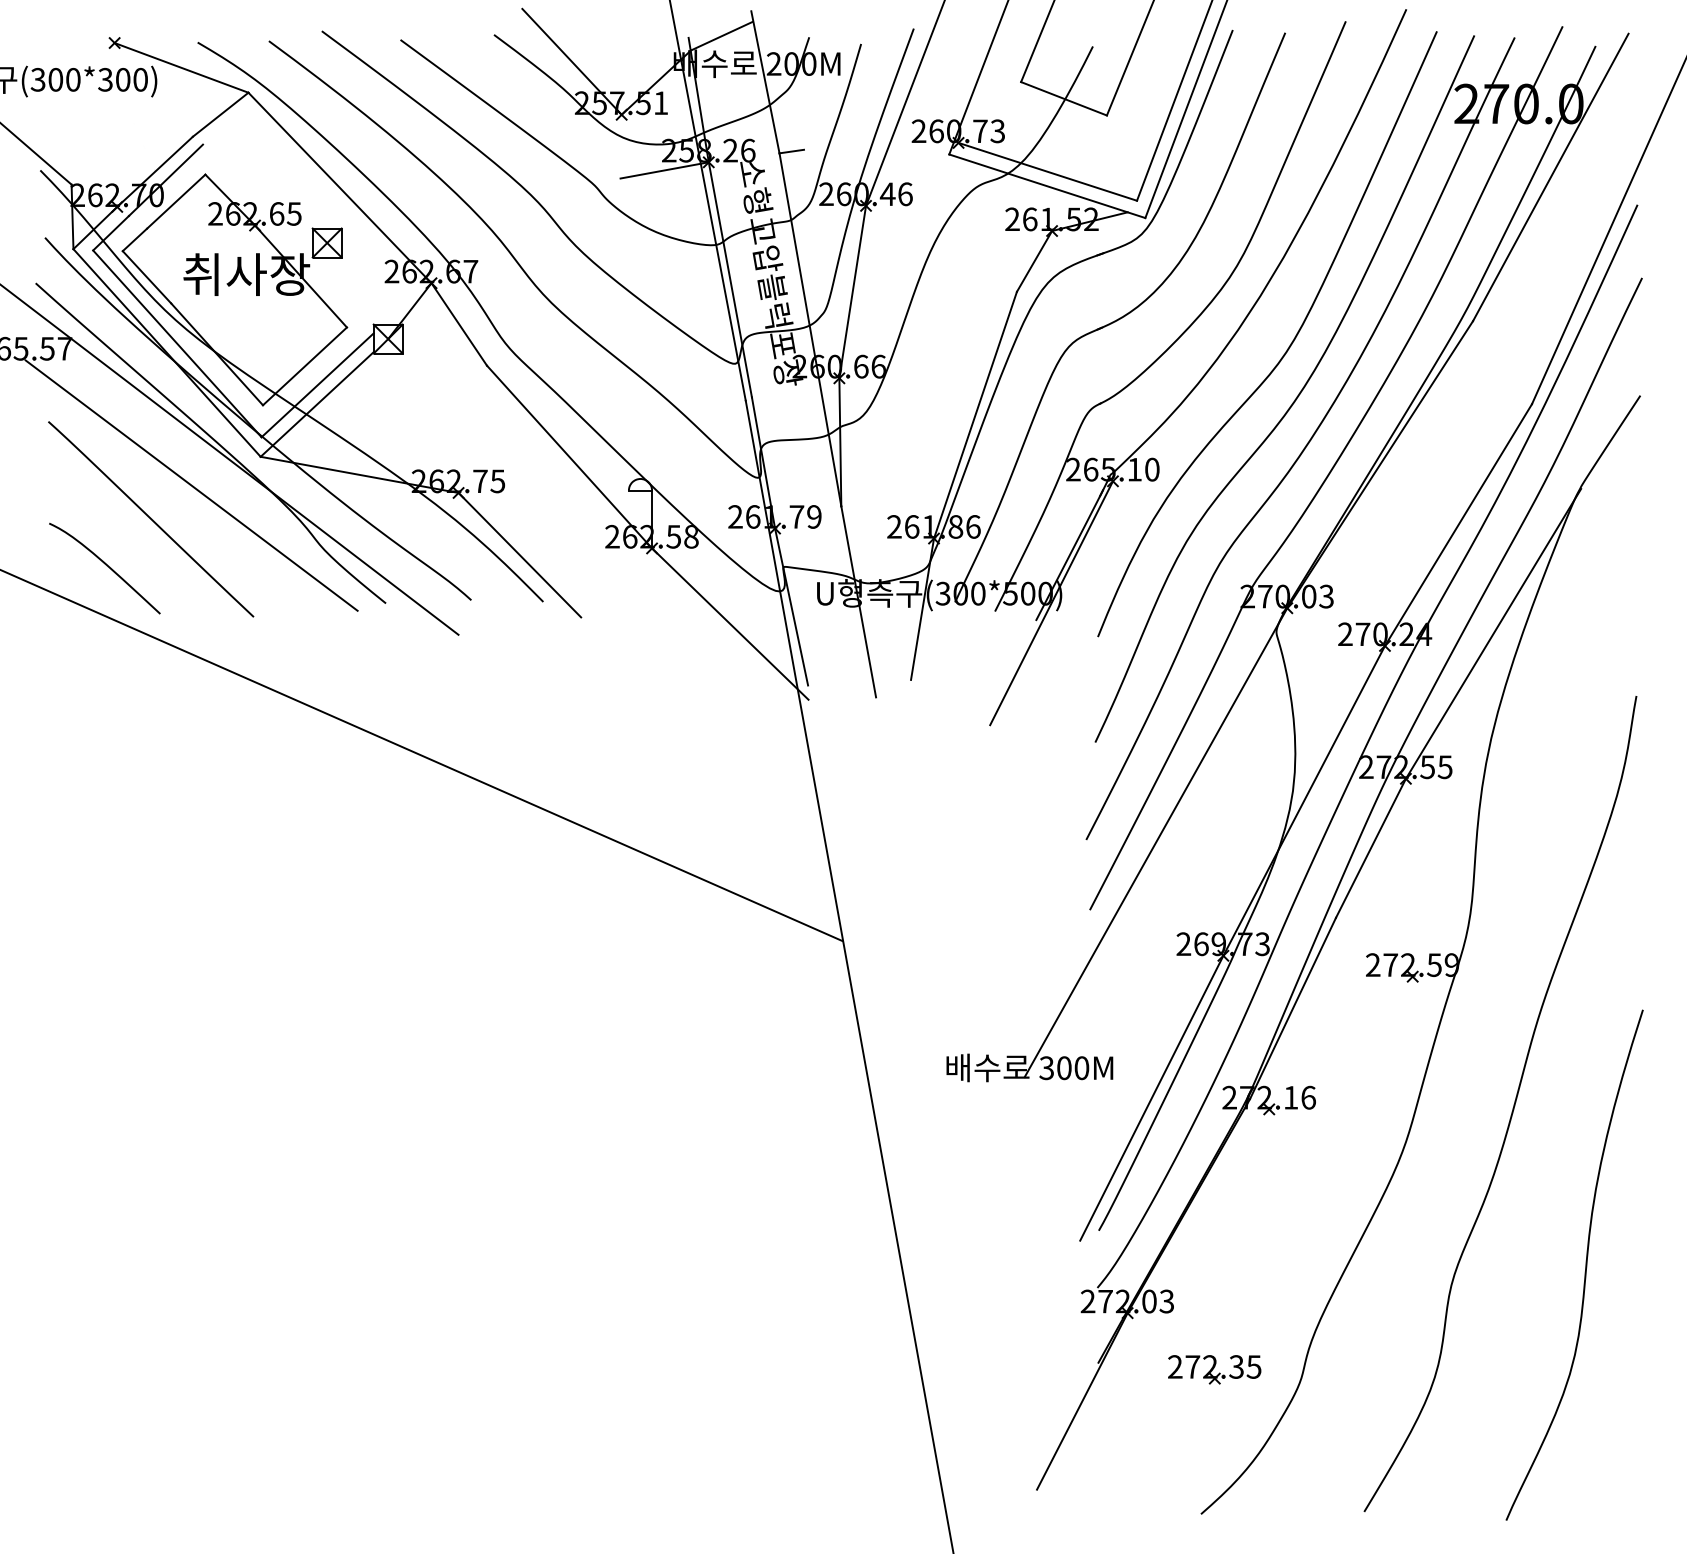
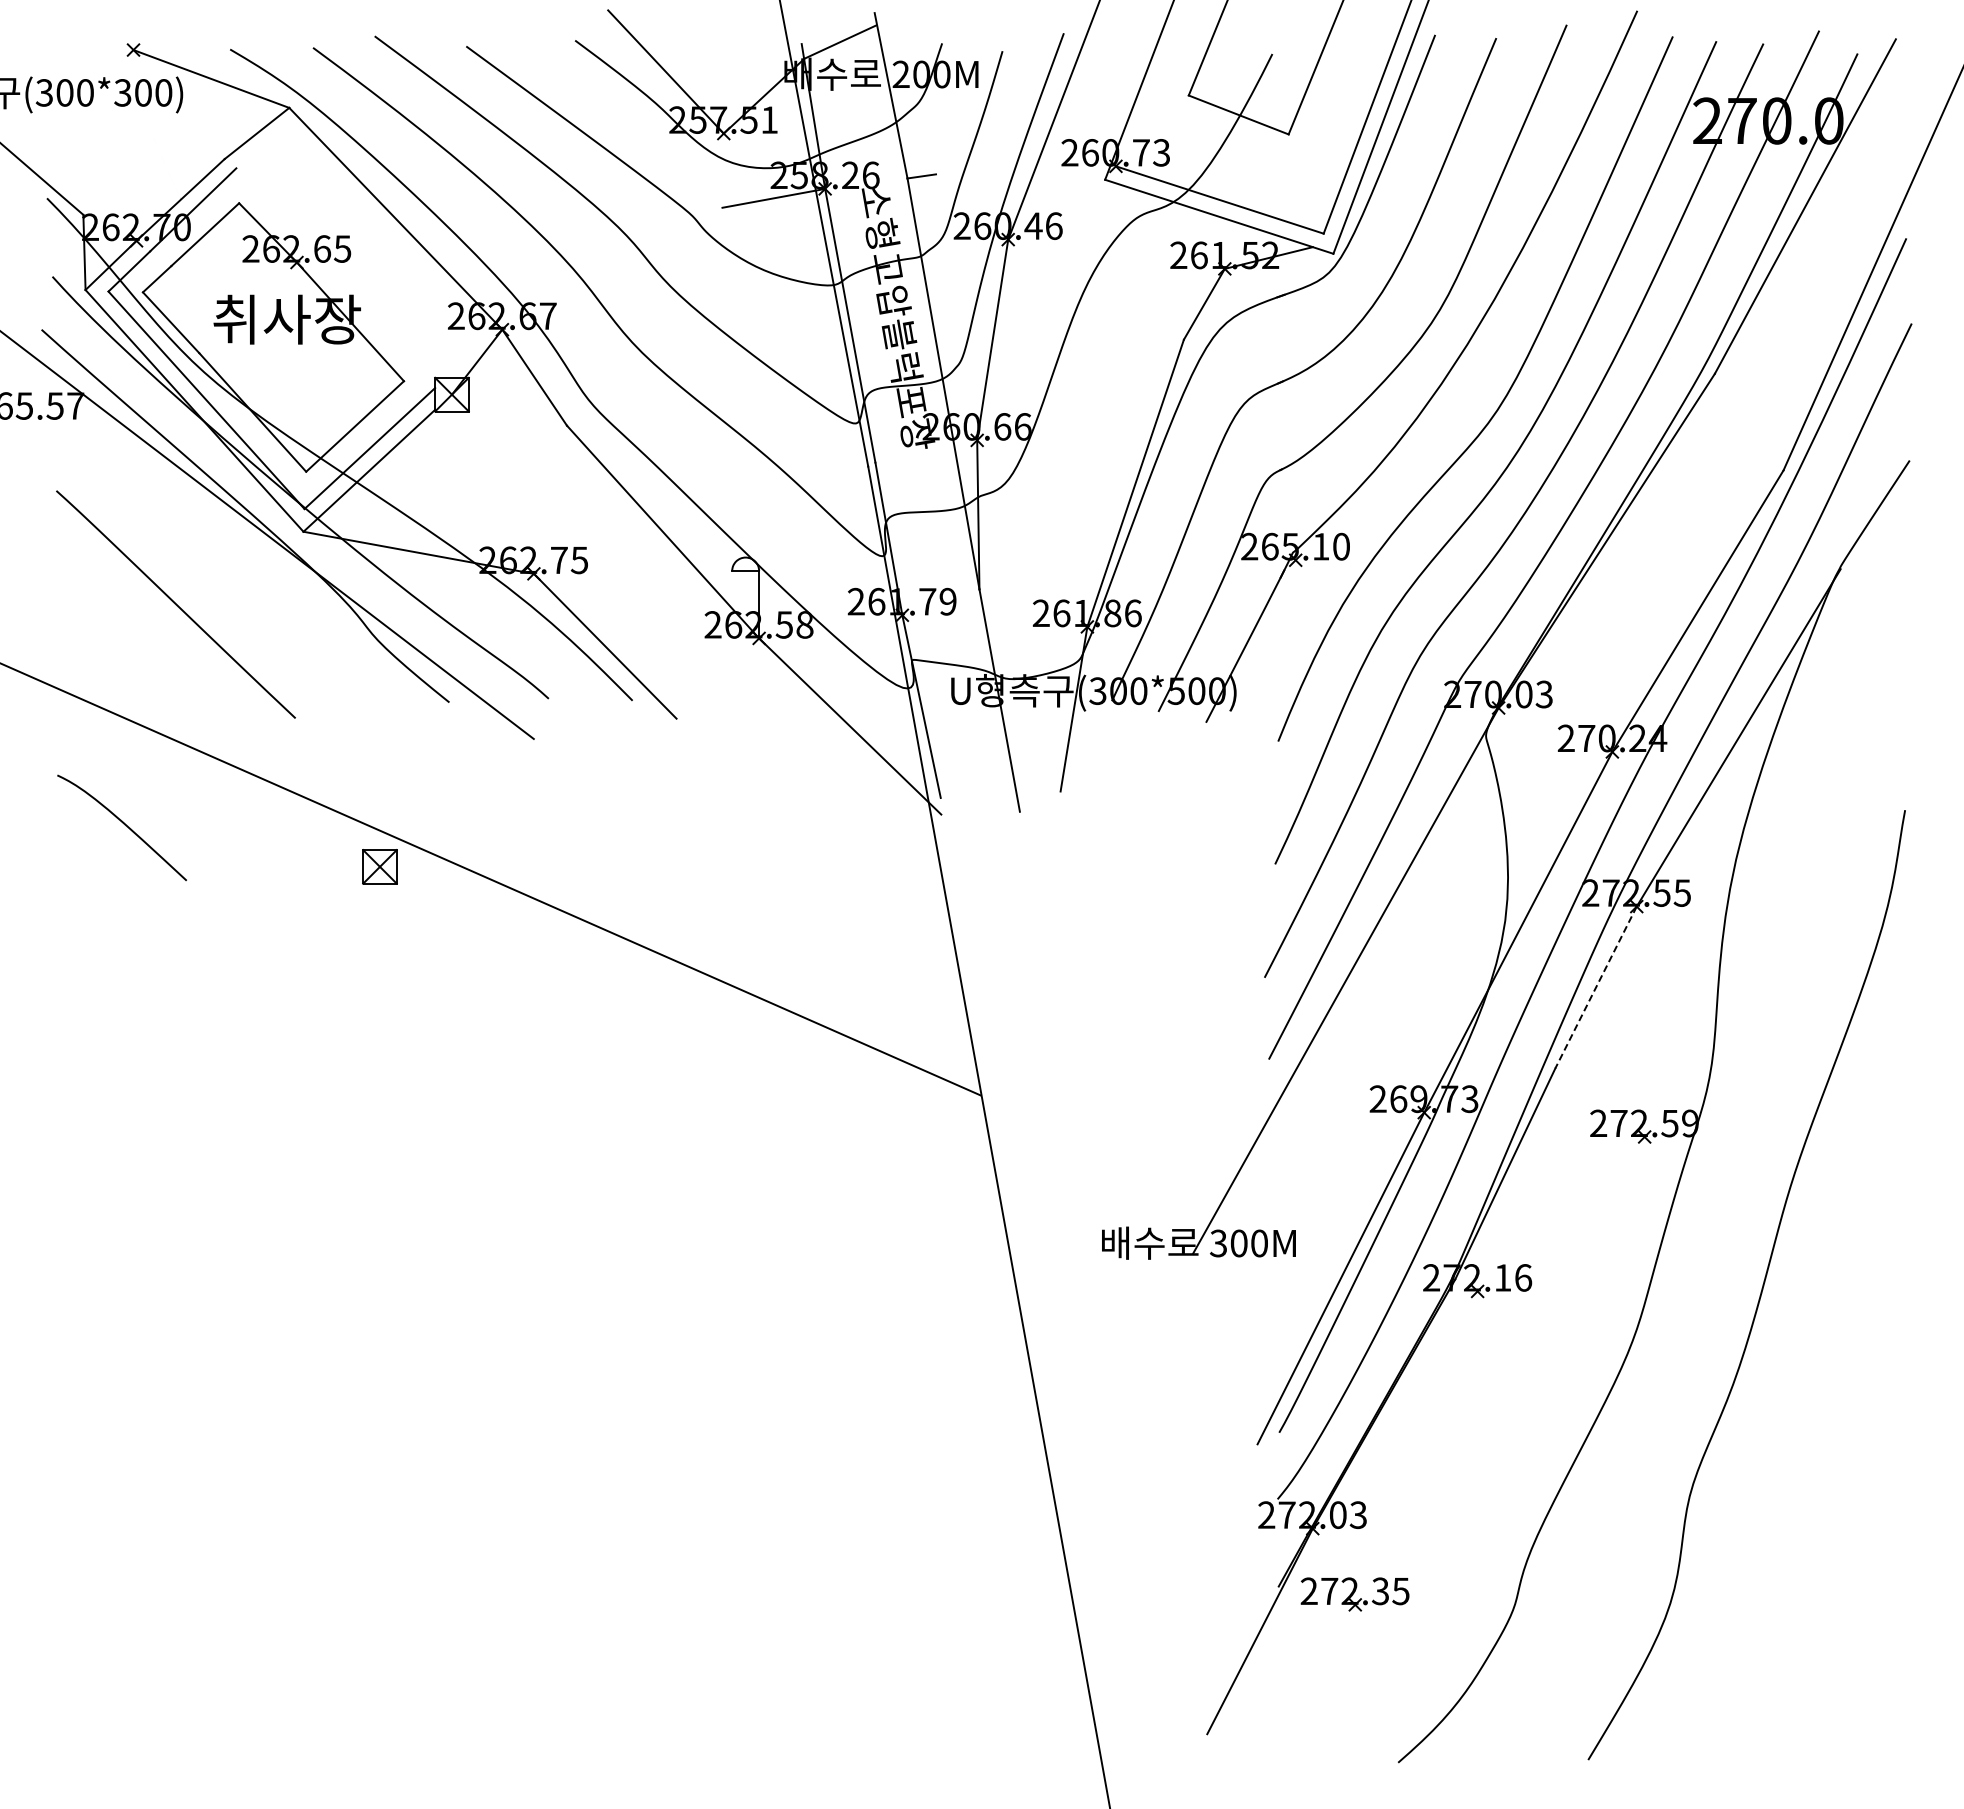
part: (326, 242) -> (379, 866), moved
line: (191, 485) -> (222, 565), removed
curve: (106, 565) -> (123, 824), moved
line: (1050, 603) -> (1223, 702), removed
line: (1371, 848) -> (1596, 987), solid -> dashed
curve: (1585, 1265) -> (1845, 1473), removed
part: (1214, 1369) -> (1354, 1594), moved

